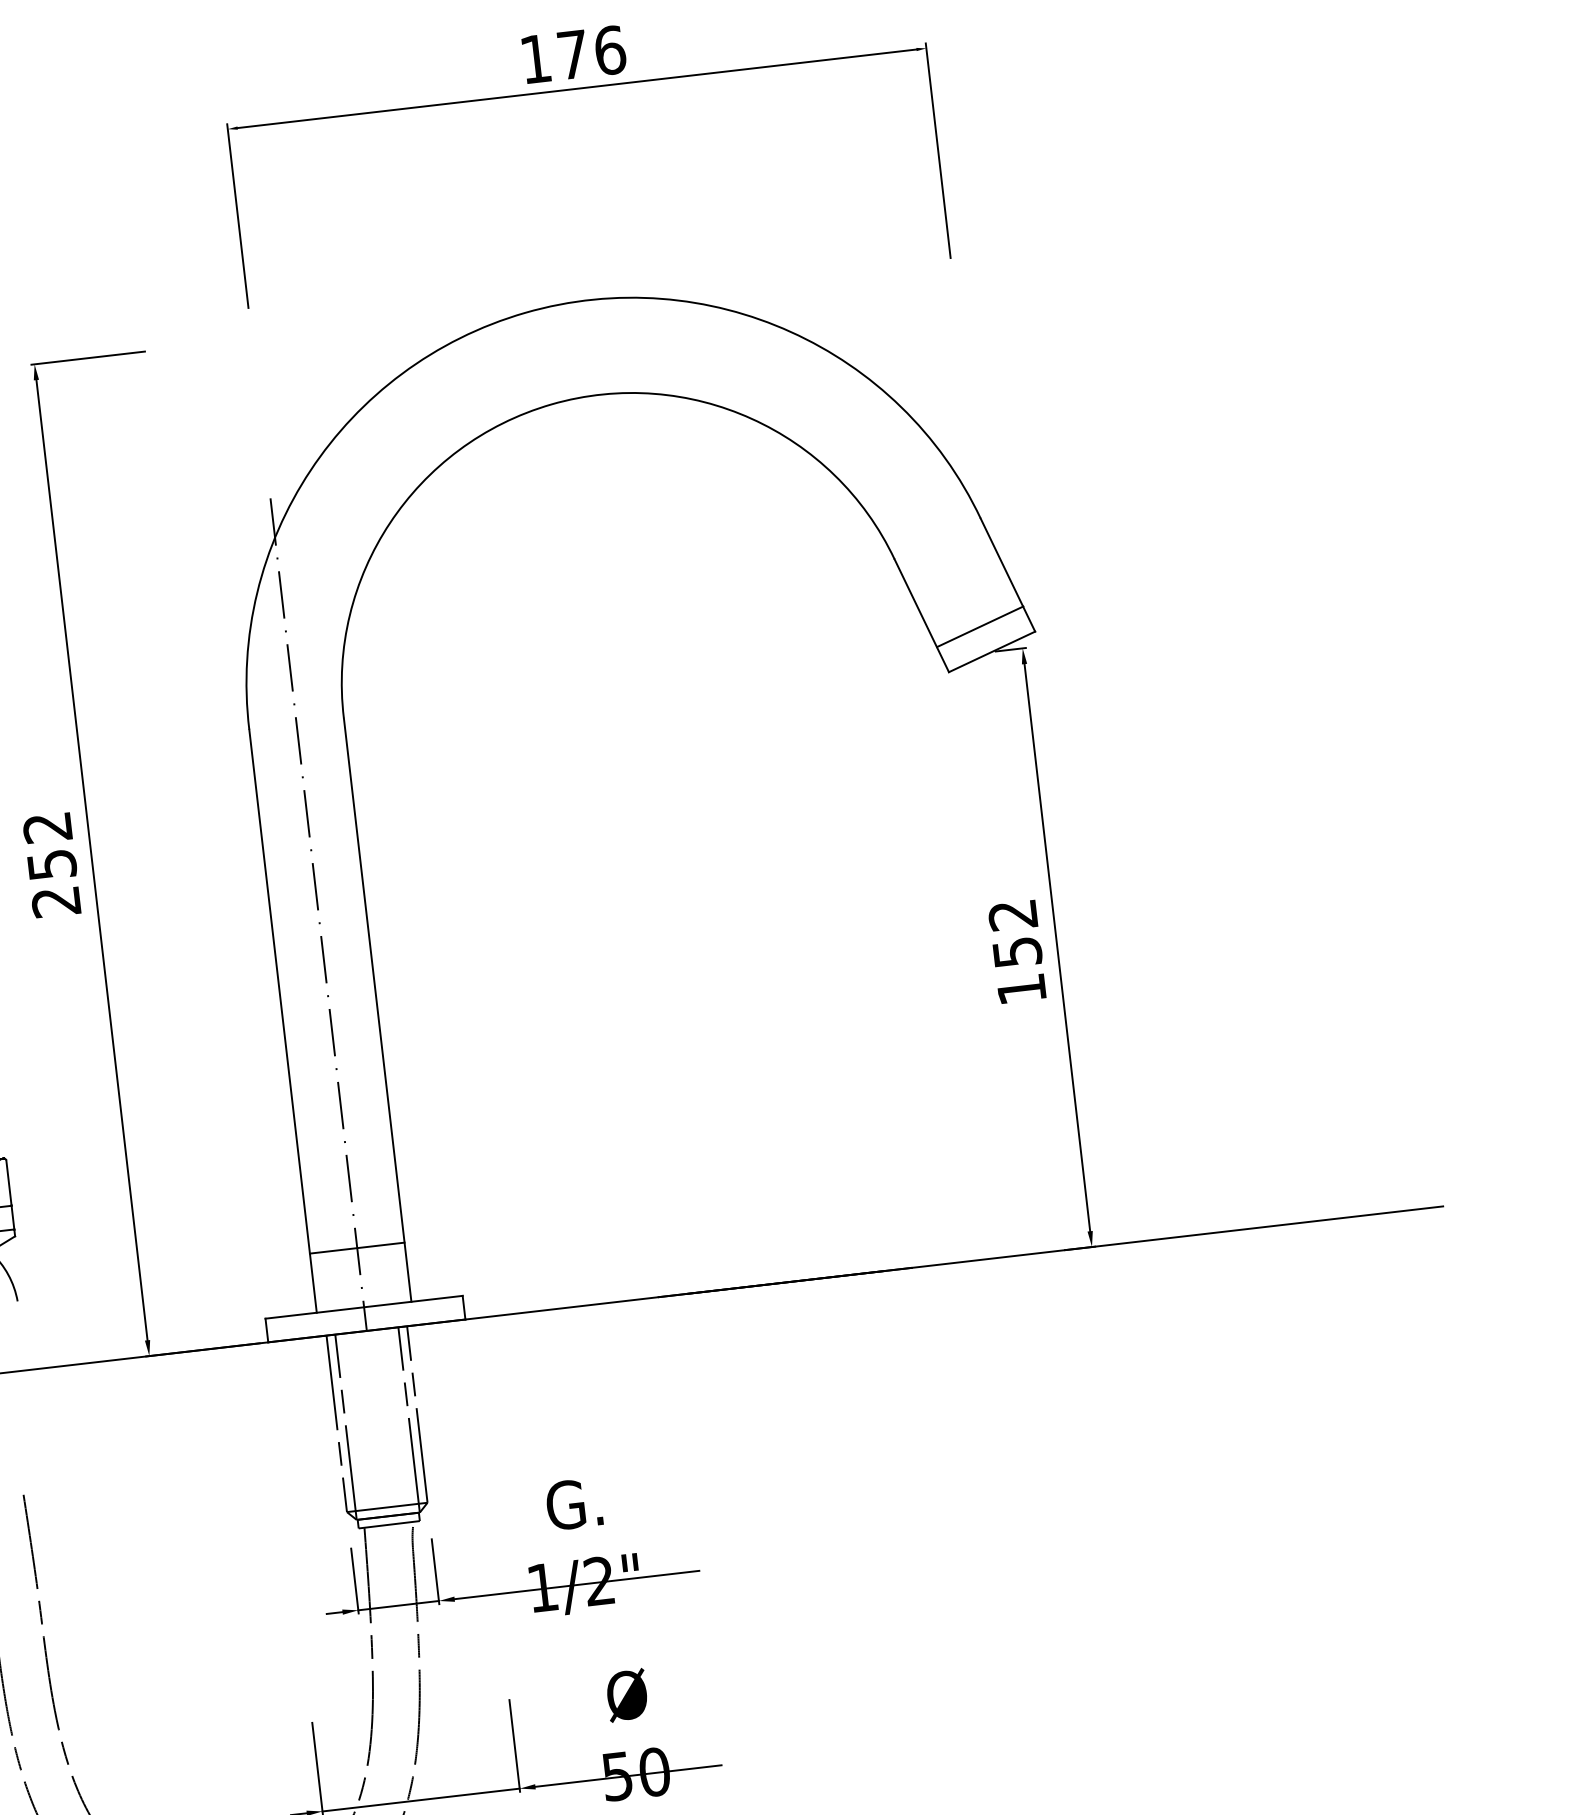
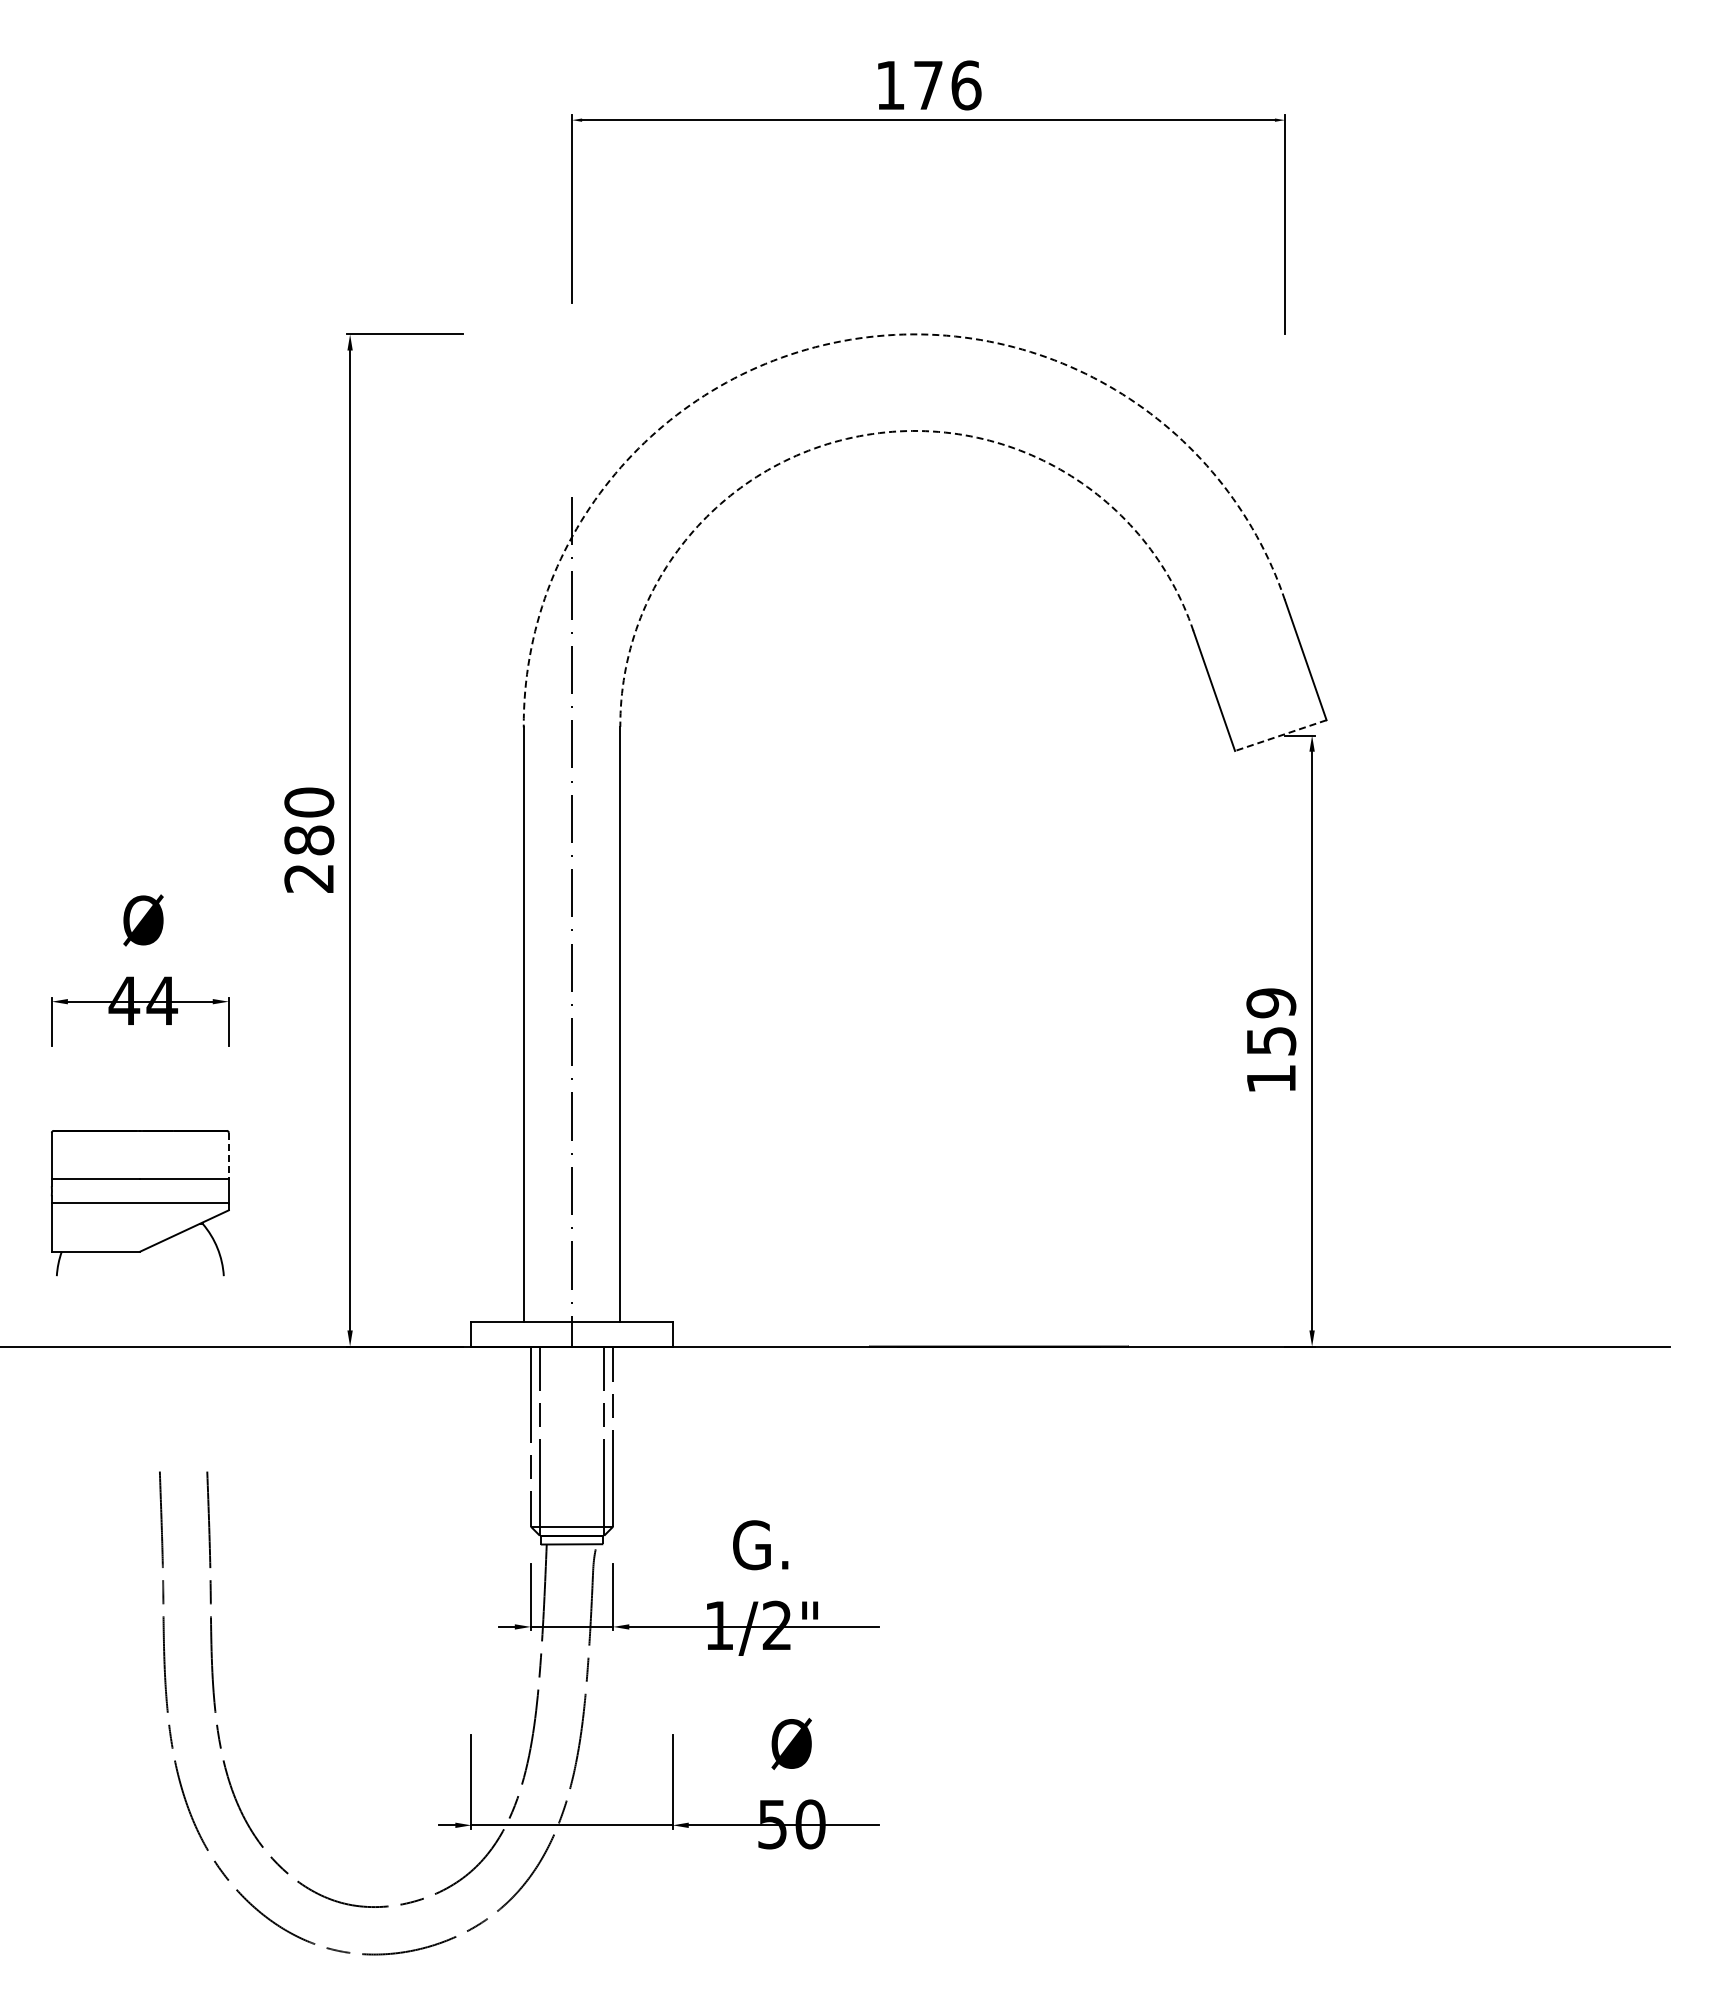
arc: (525, 312) -> (850, 339), solid -> dashed
arc: (552, 404) -> (866, 435), solid -> dashed
line: (979, 626) -> (1271, 708), removed
line: (991, 651) -> (1280, 735), solid -> dashed
text: (50, 846) -> (309, 821), 252 -> 280
text: (1013, 915) -> (1271, 1003), 152 -> 159
line: (8, 1182) -> (228, 1155), solid -> dashed
line: (356, 1248) -> (571, 1262), removed

